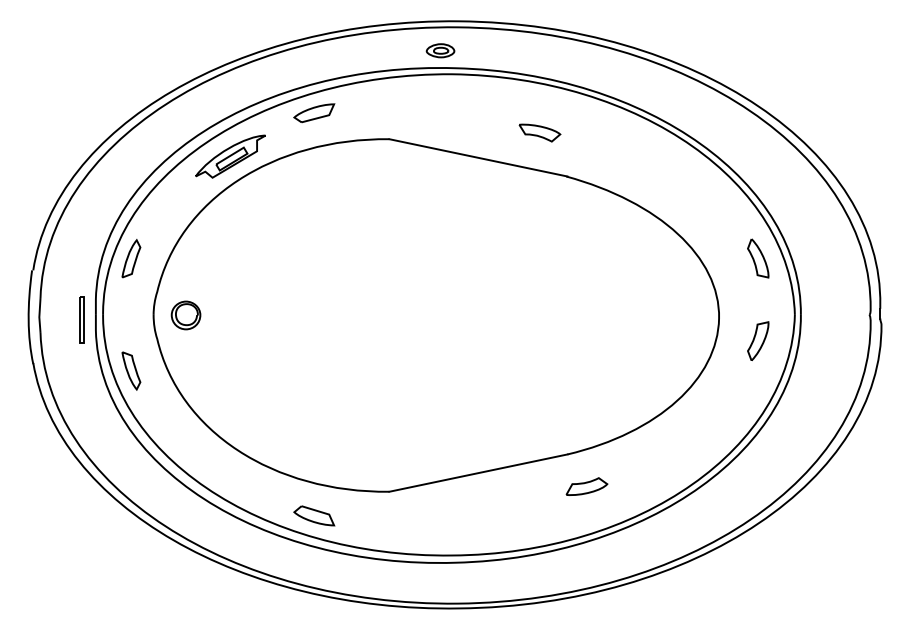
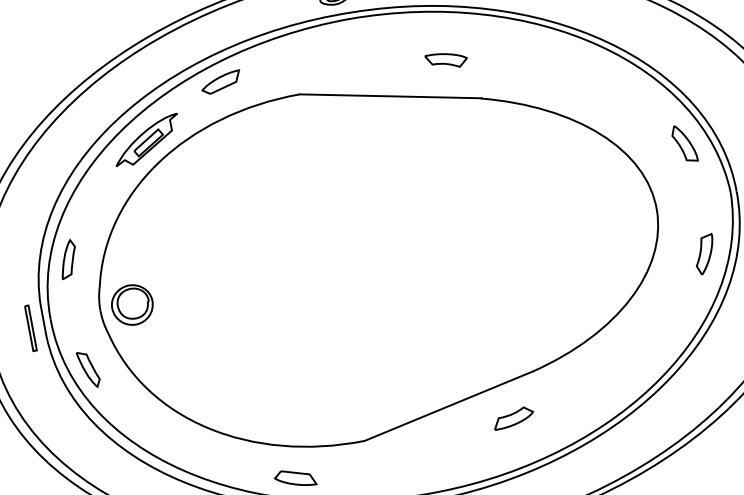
part: (185, 315) -> (131, 305), size x1.43
part: (758, 340) -> (705, 253), moved
part: (586, 486) -> (513, 417), moved

